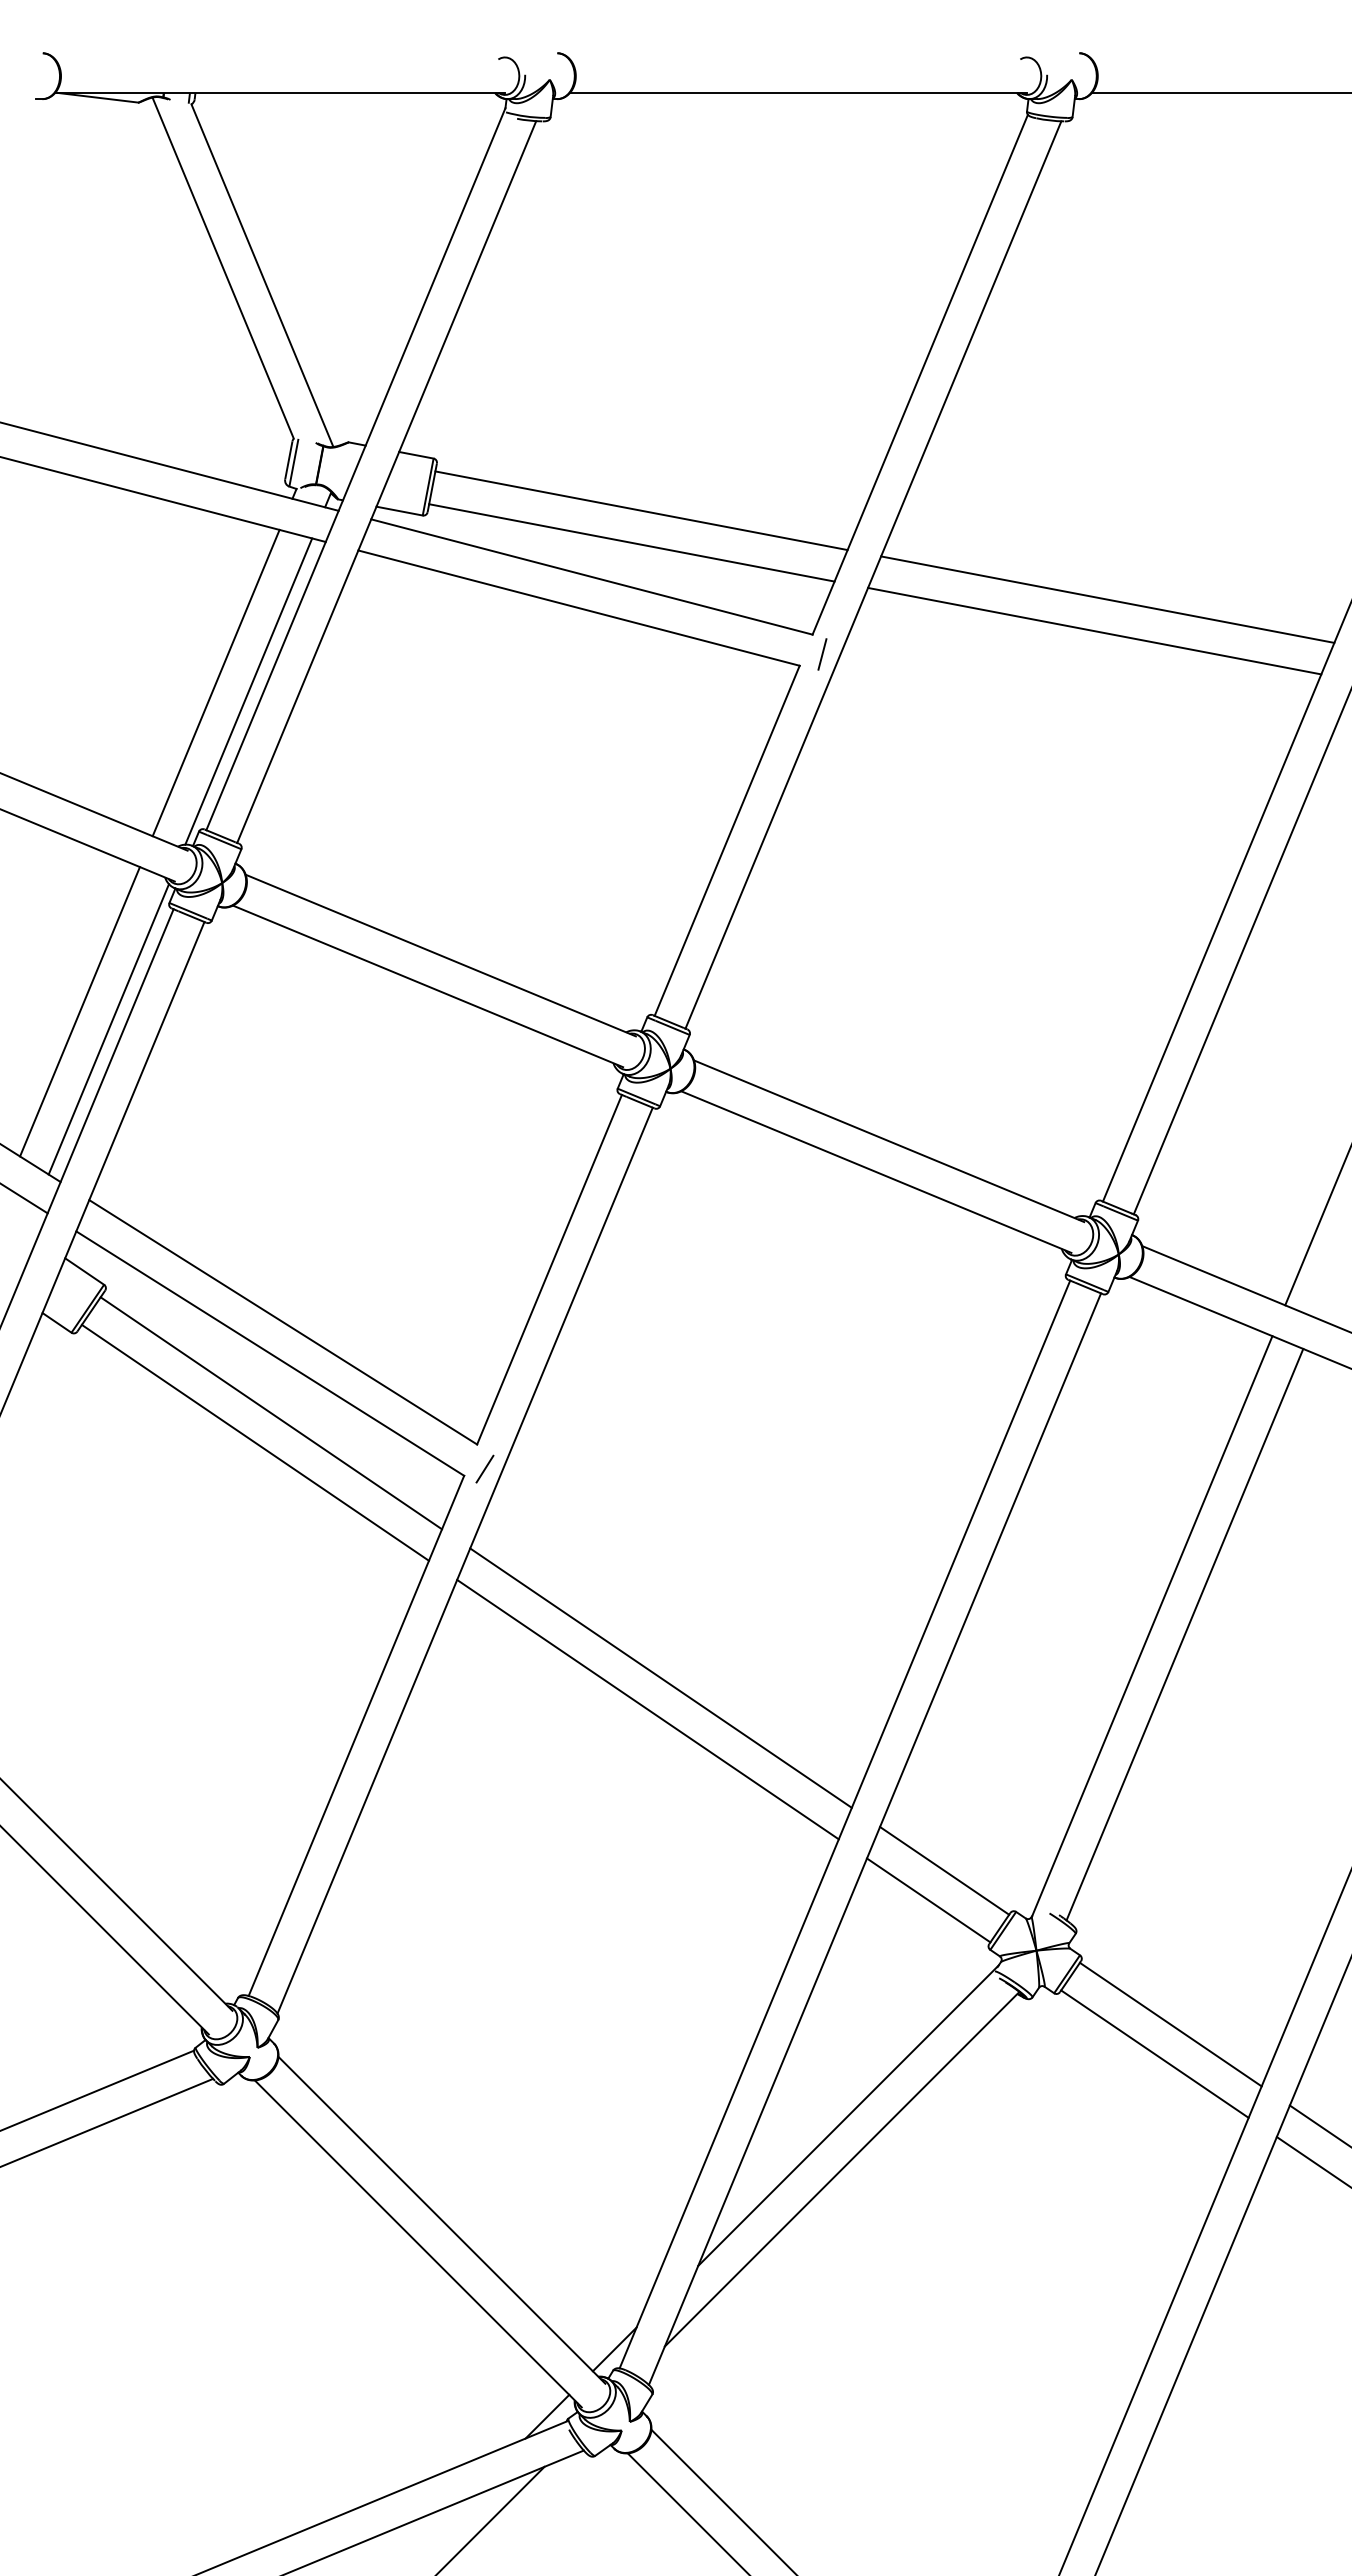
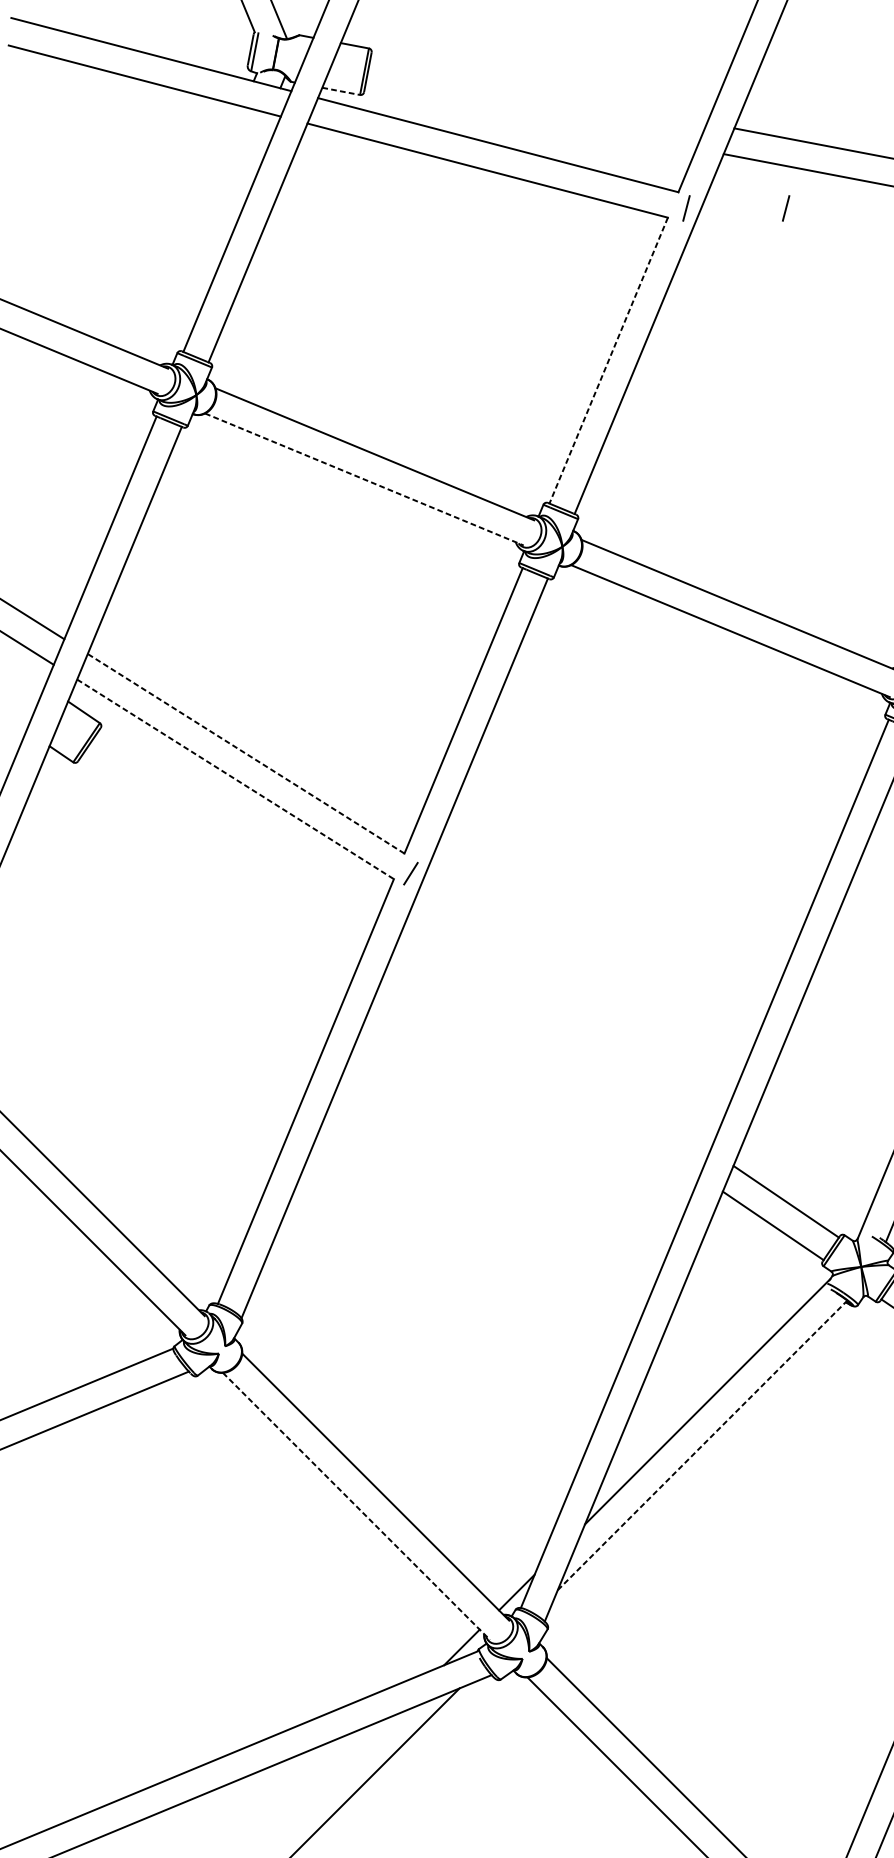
line: (641, 510) -> (538, 90), removed
line: (399, 511) -> (341, 91), solid -> dashed
line: (631, 542) -> (530, 117), removed
line: (944, 654) -> (786, 208), added
line: (215, 682) -> (190, 231), removed
line: (248, 691) -> (217, 238), removed
line: (727, 841) -> (608, 361), solid -> dashed
line: (428, 986) -> (364, 479), solid -> dashed
line: (79, 1011) -> (79, 499), removed
line: (108, 1029) -> (103, 514), removed
line: (282, 1322) -> (245, 753), solid -> dashed
line: (270, 1353) -> (235, 779), solid -> dashed
line: (271, 1413) -> (236, 828), removed
line: (254, 1442) -> (222, 851), removed
line: (660, 1677) -> (554, 1043), removed
line: (647, 1709) -> (543, 1069), removed
line: (842, 2169) -> (702, 1445), solid -> dashed
line: (418, 2244) -> (356, 1506), solid -> dashed

